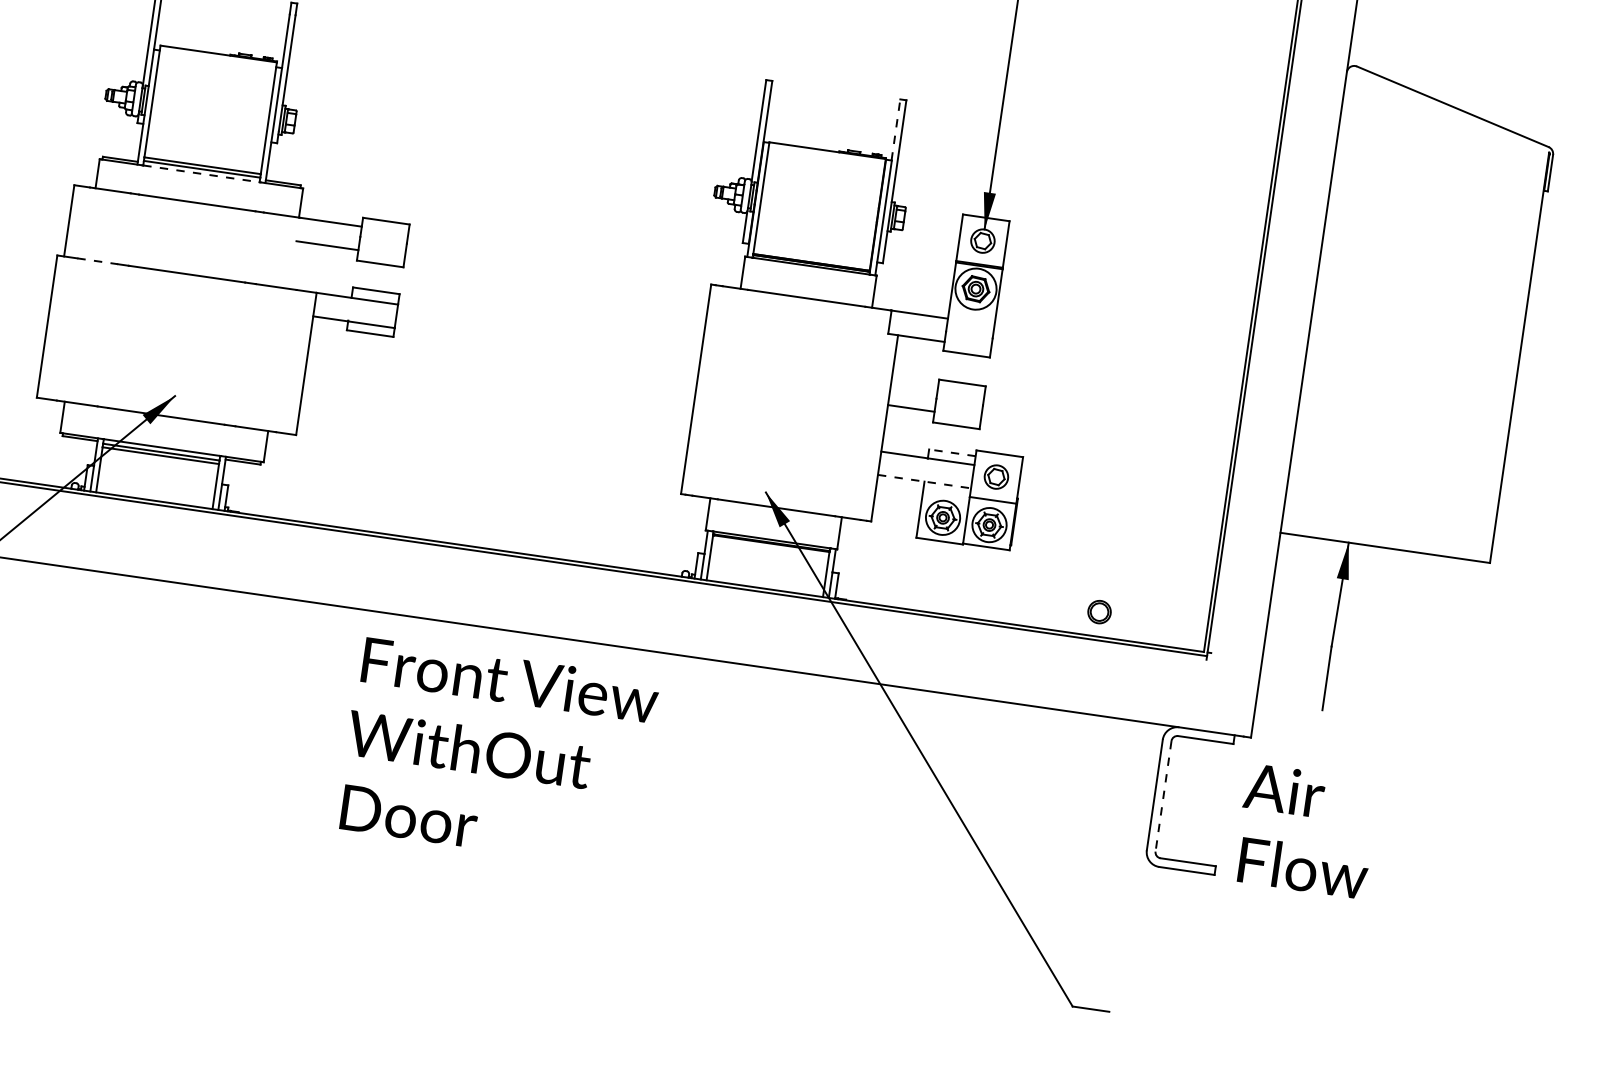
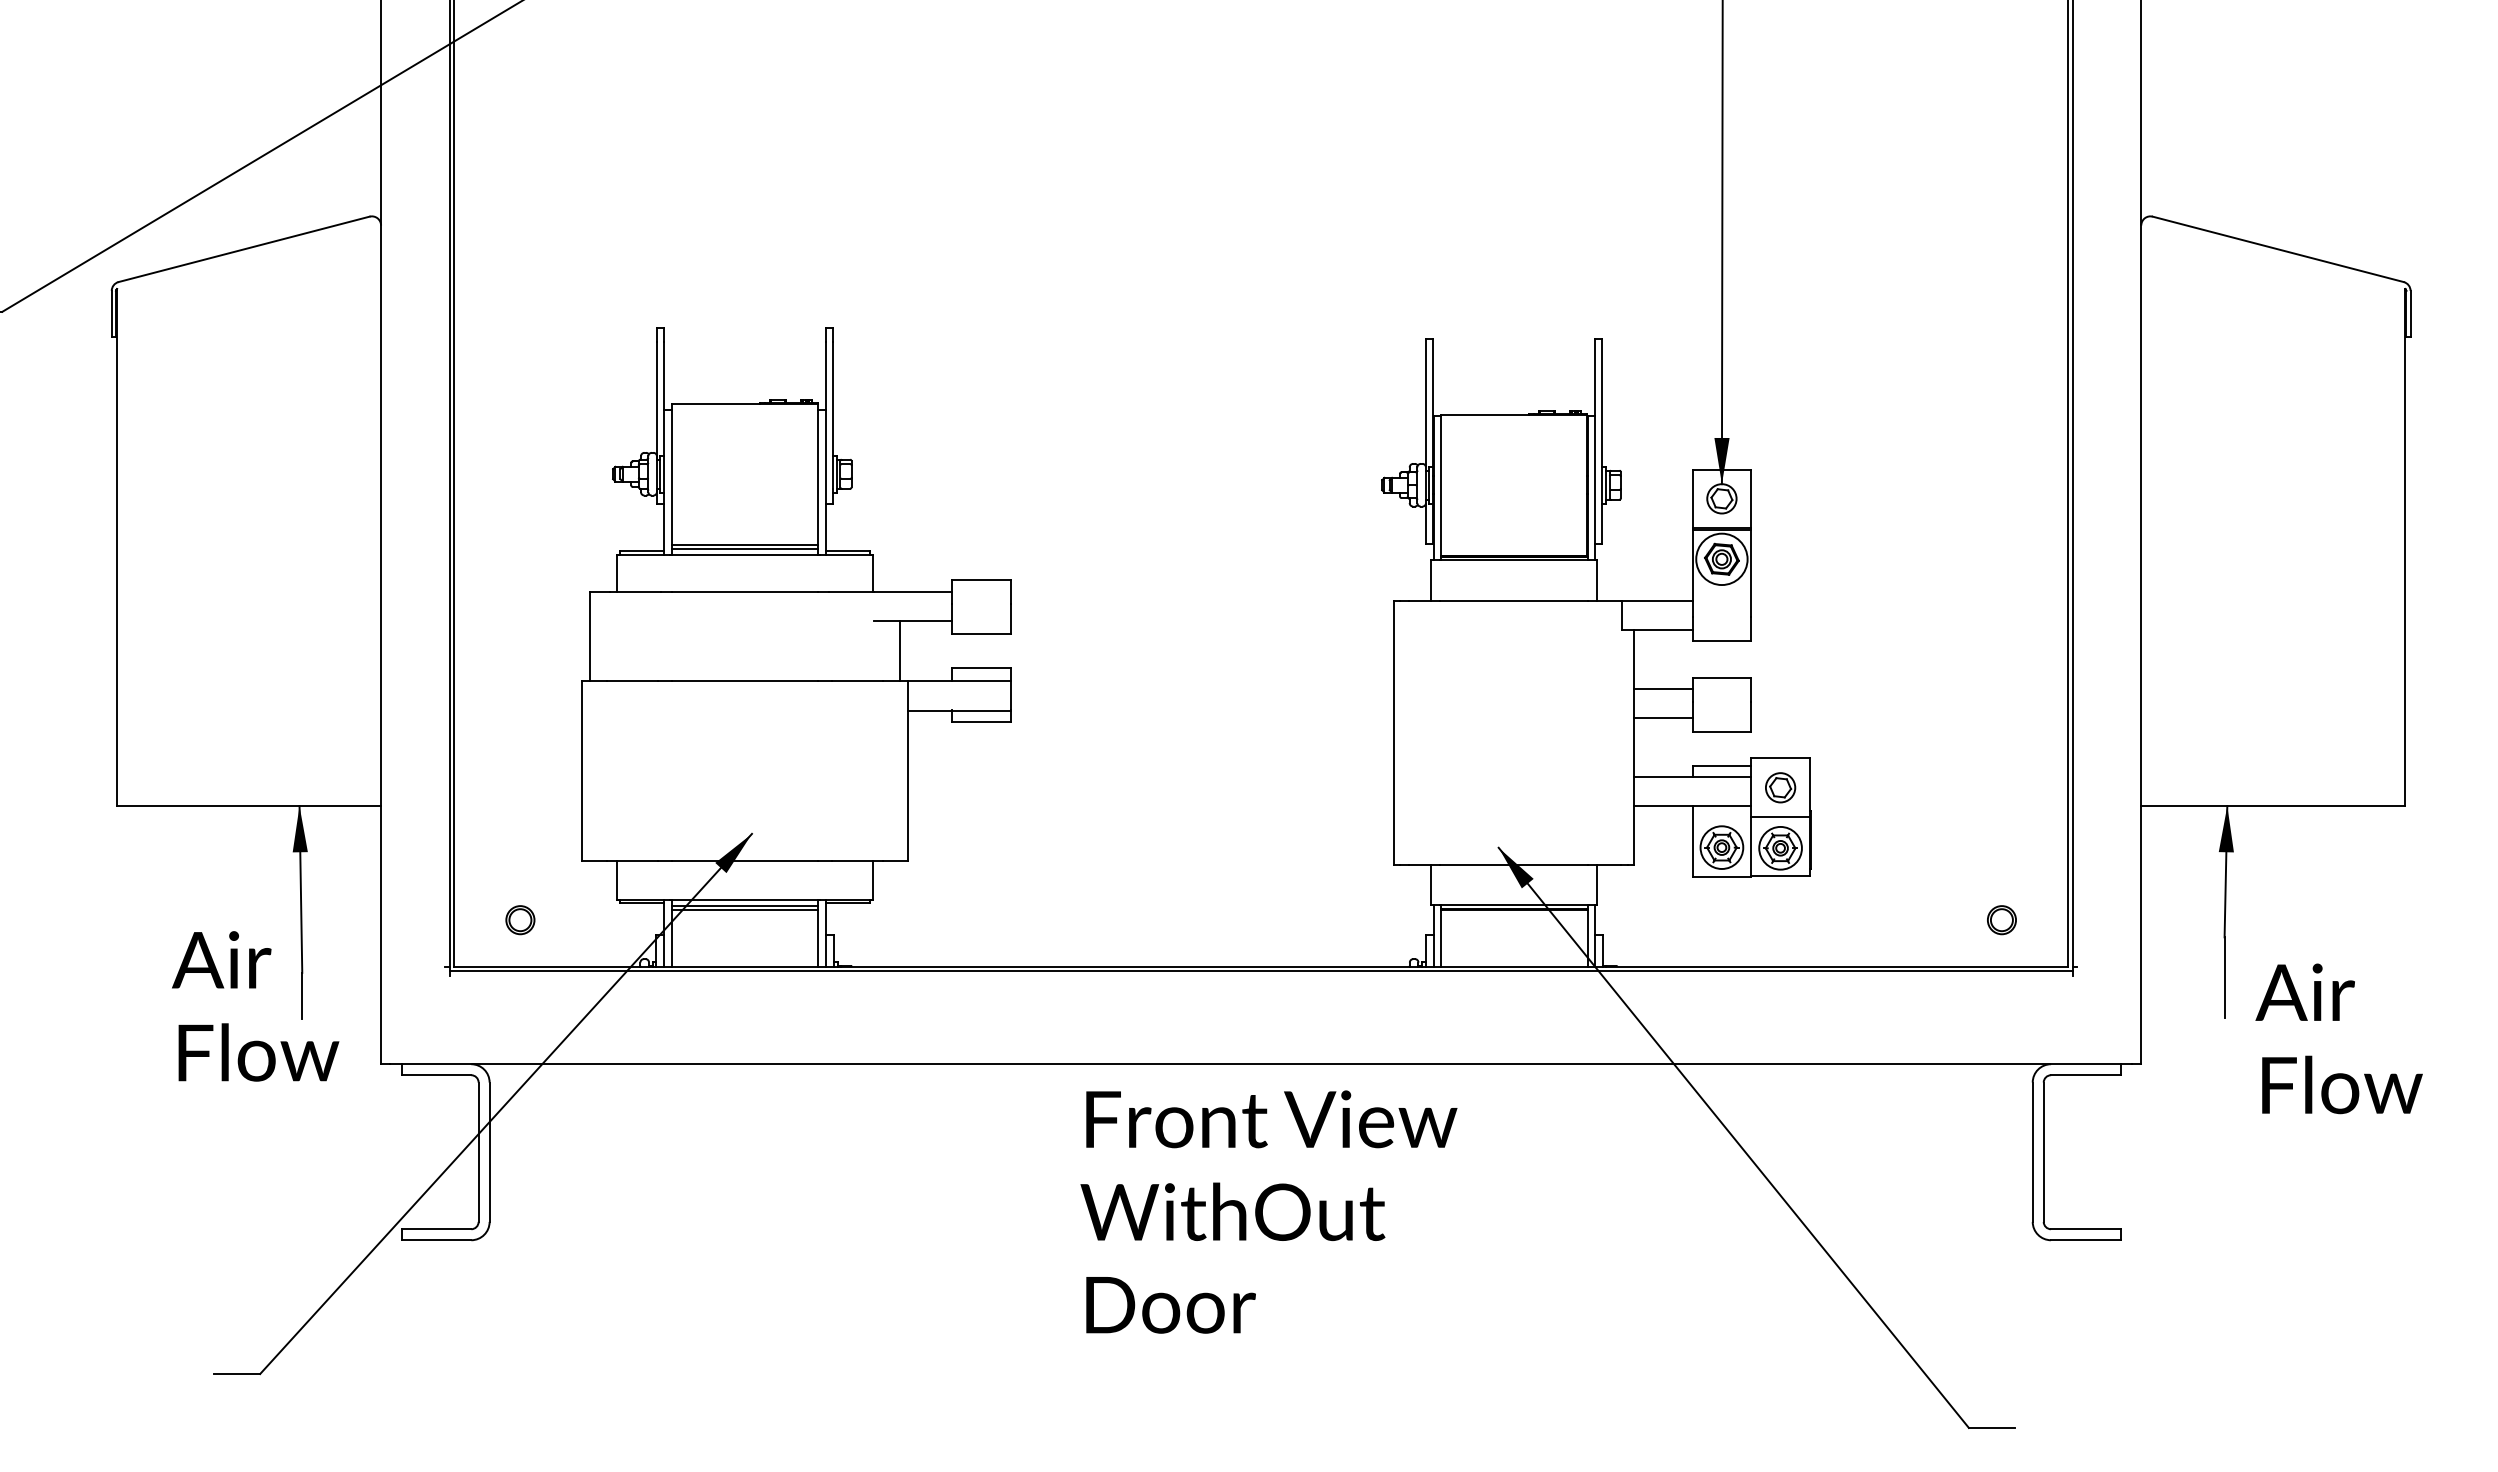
line: (895, 130) -> (1594, 377), dashed -> solid
line: (201, 173) -> (745, 554), dashed -> solid
line: (97, 261) -> (632, 681), dashed -> solid
line: (312, 268) -> (899, 651), added
line: (914, 384) -> (1662, 688), added
line: (952, 452) -> (1721, 765), dashed -> solid
line: (924, 481) -> (1692, 806), dashed -> solid
part: (1099, 612) -> (2001, 920), moved
text: (497, 753) -> (1268, 1211), moved
line: (1163, 796) -> (2043, 1152), dashed -> solid
text: (1305, 830) -> (2338, 1038), moved

